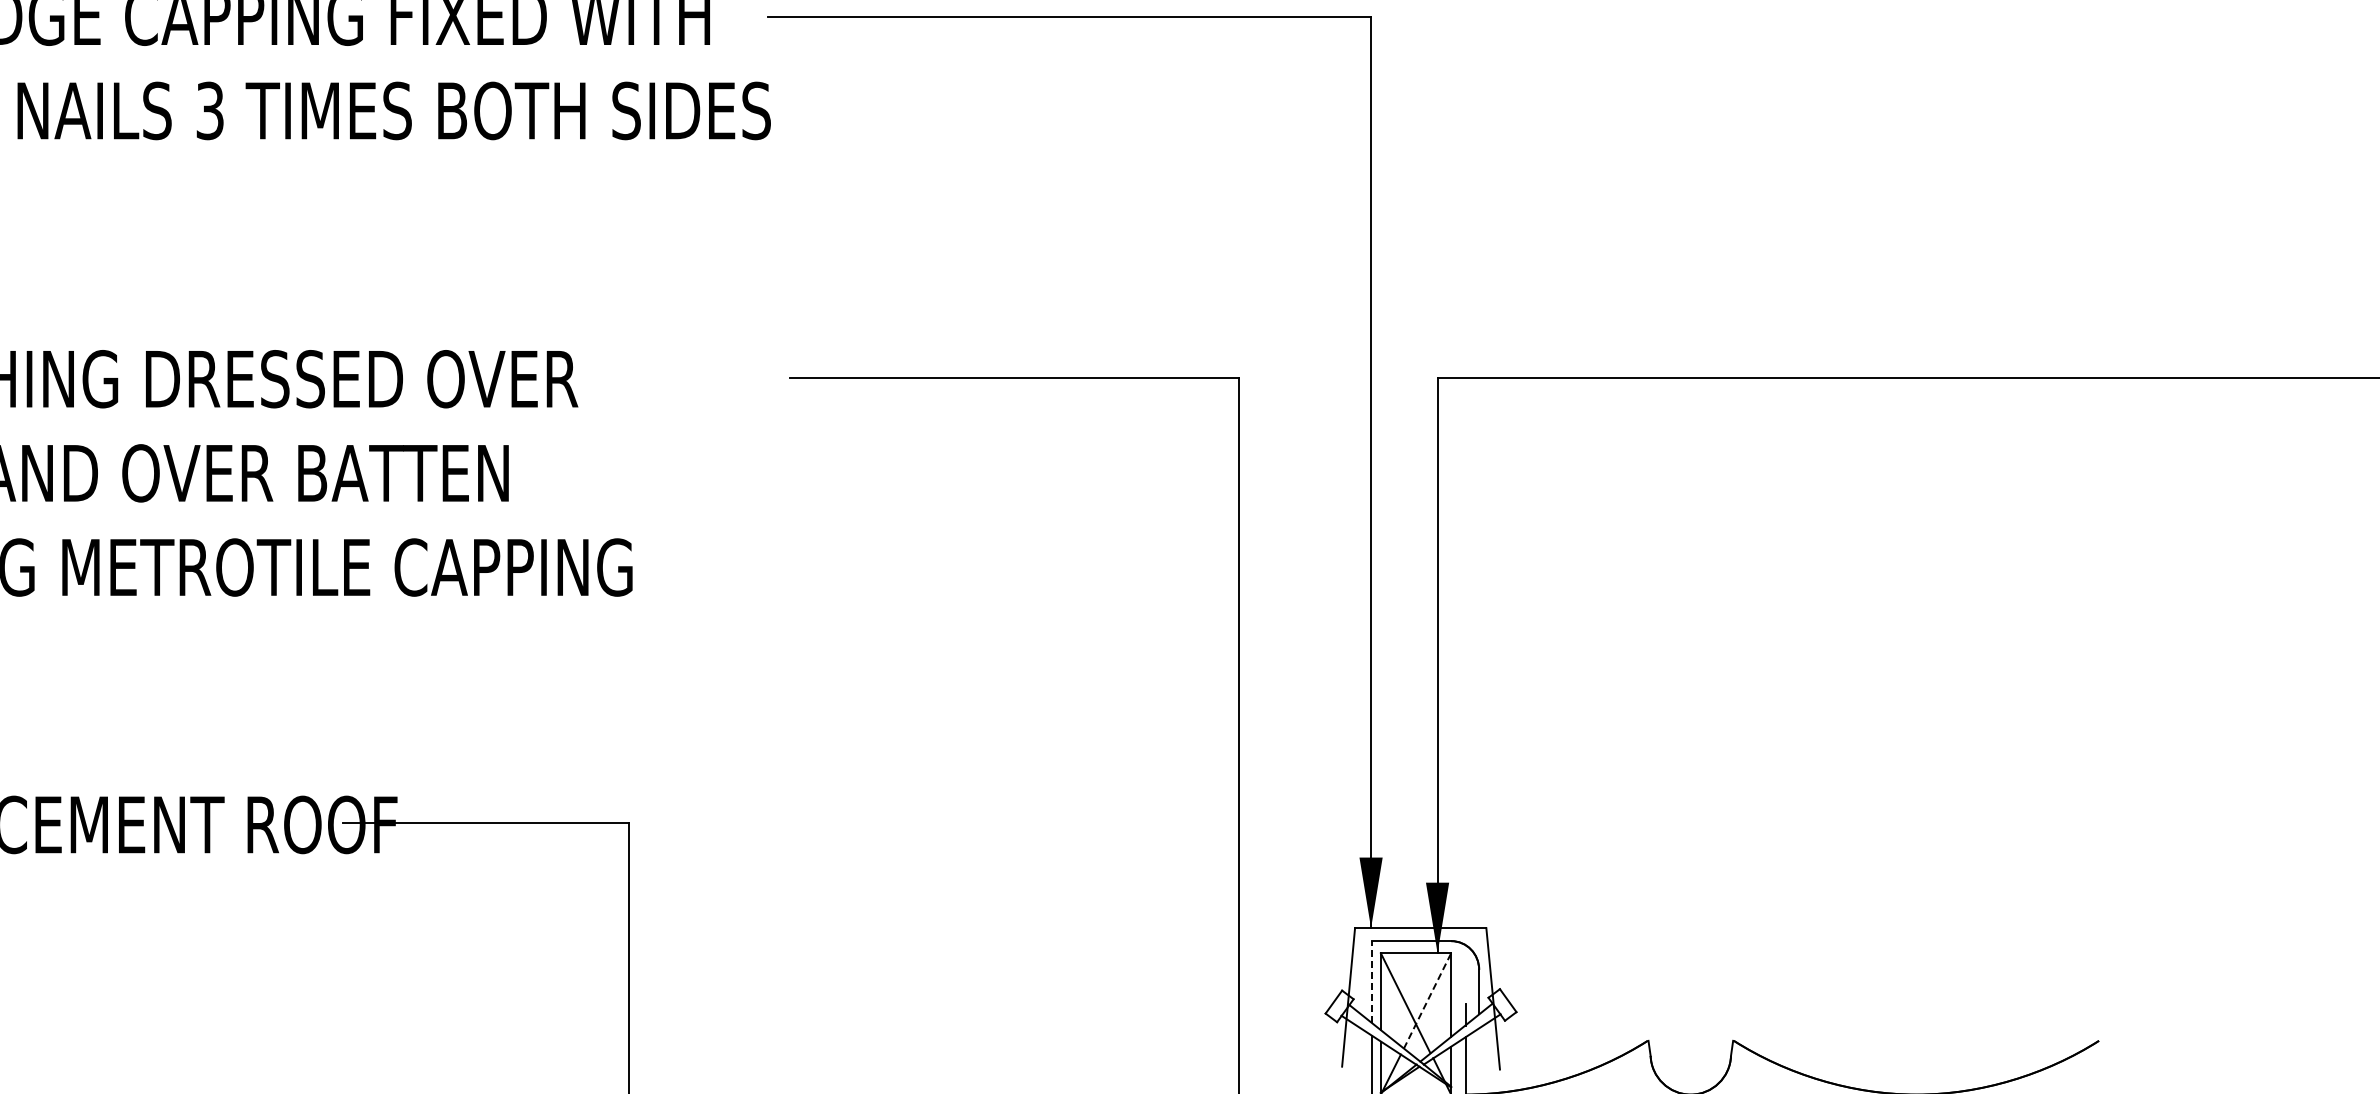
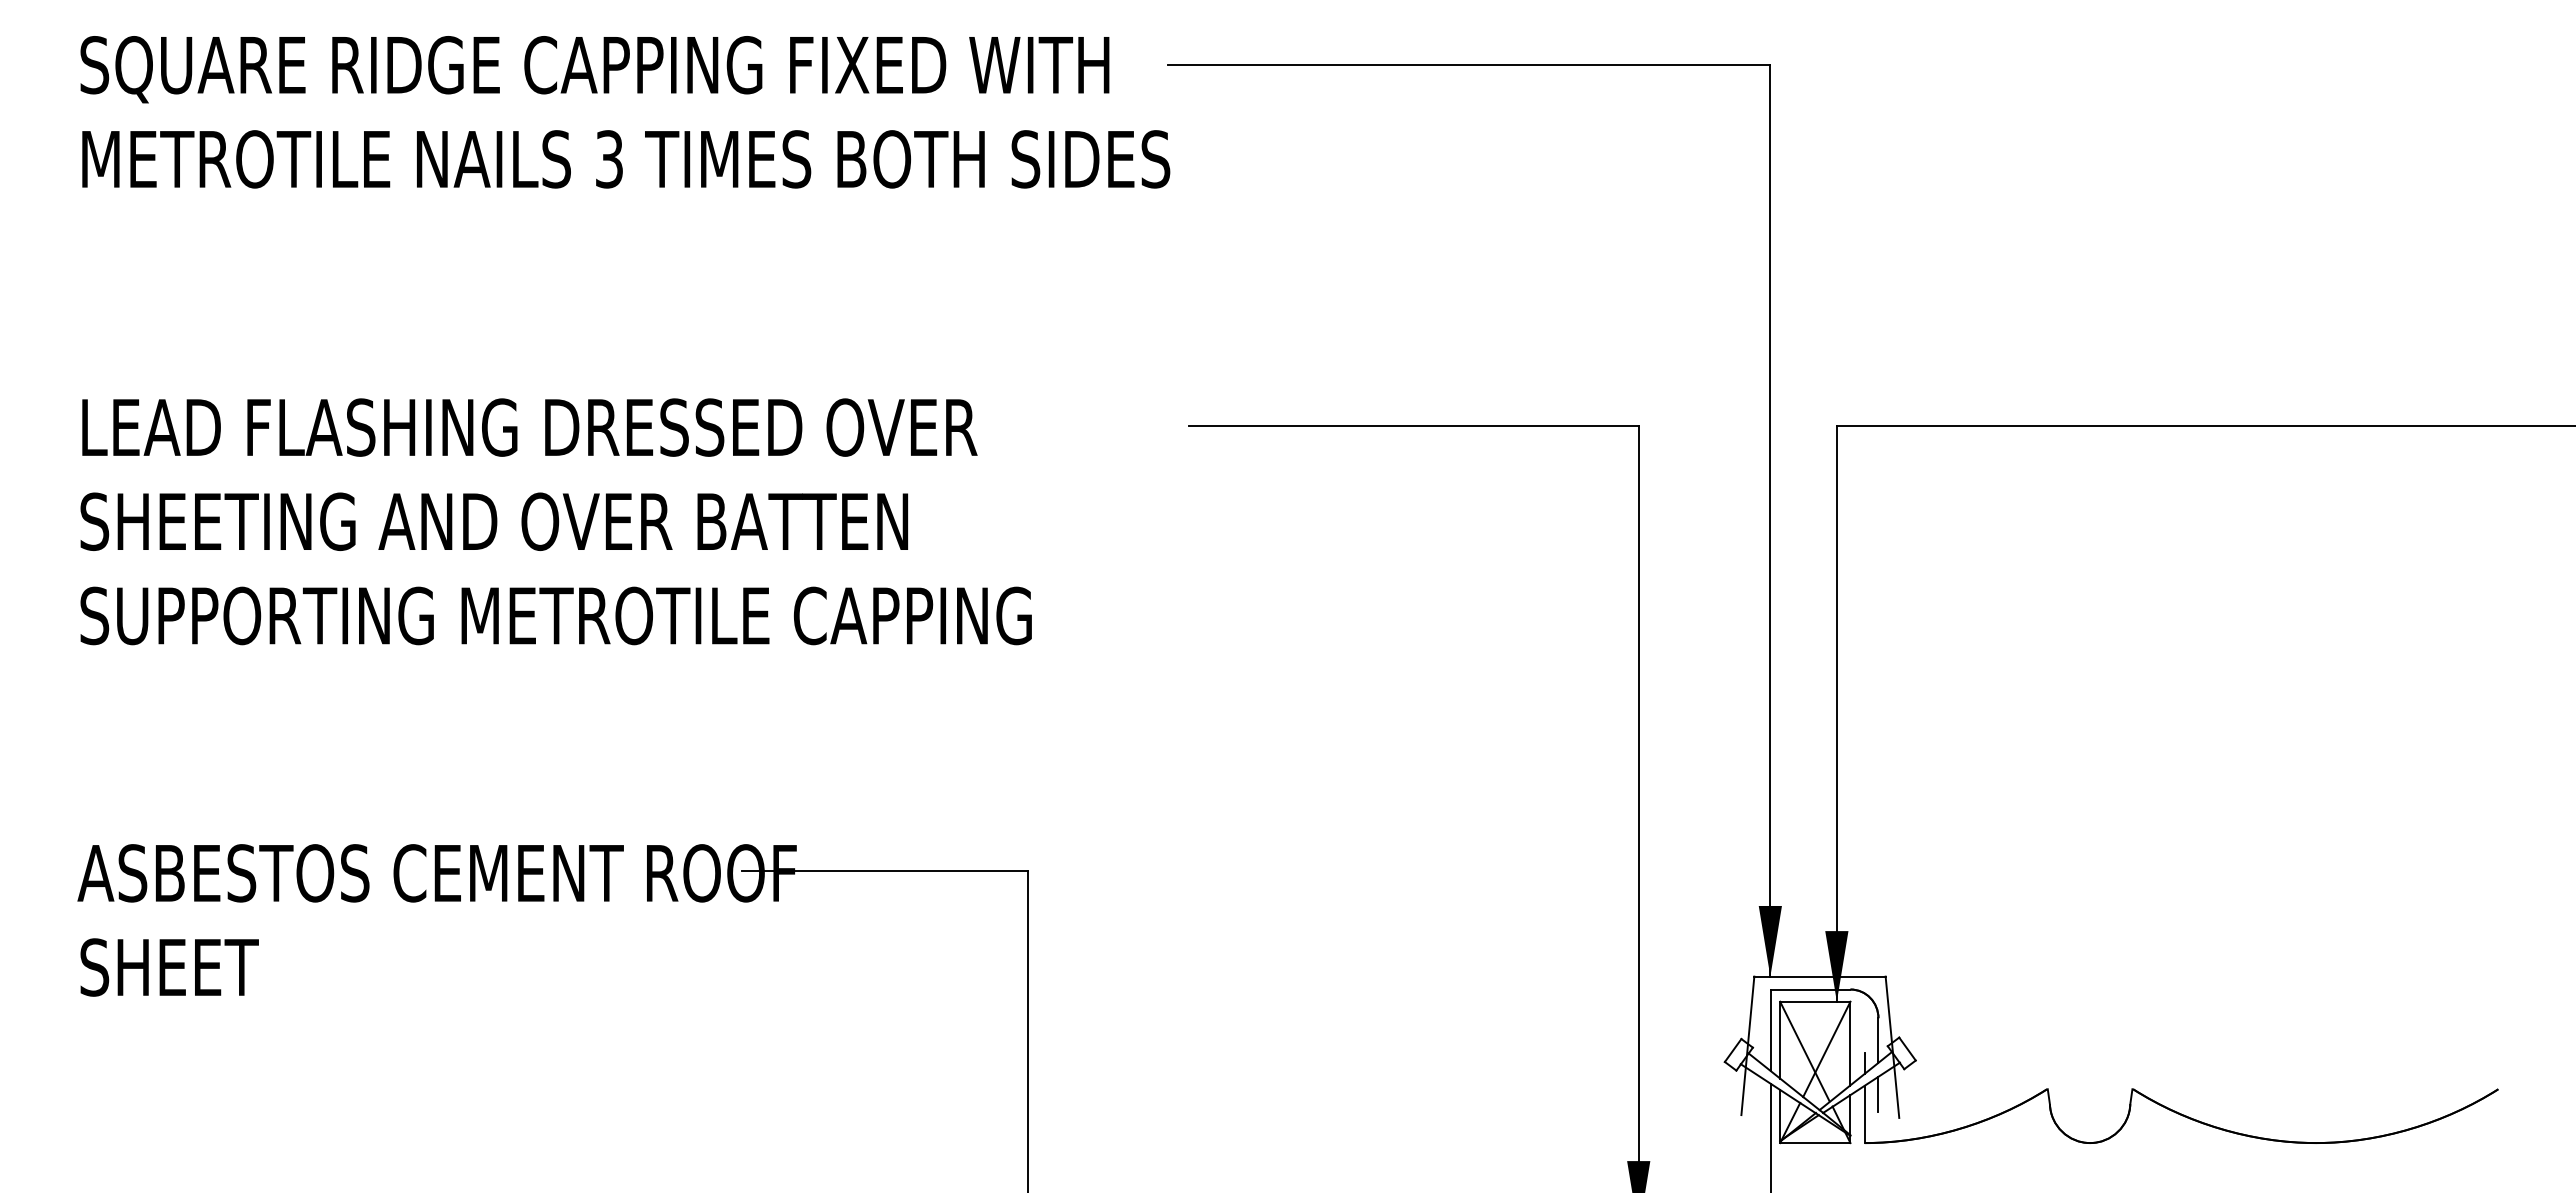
line: (1371, 982) -> (1770, 1030), dashed -> solid
line: (1428, 1001) -> (1827, 1049), dashed -> solid
line: (1479, 1046) -> (1878, 1094), added

